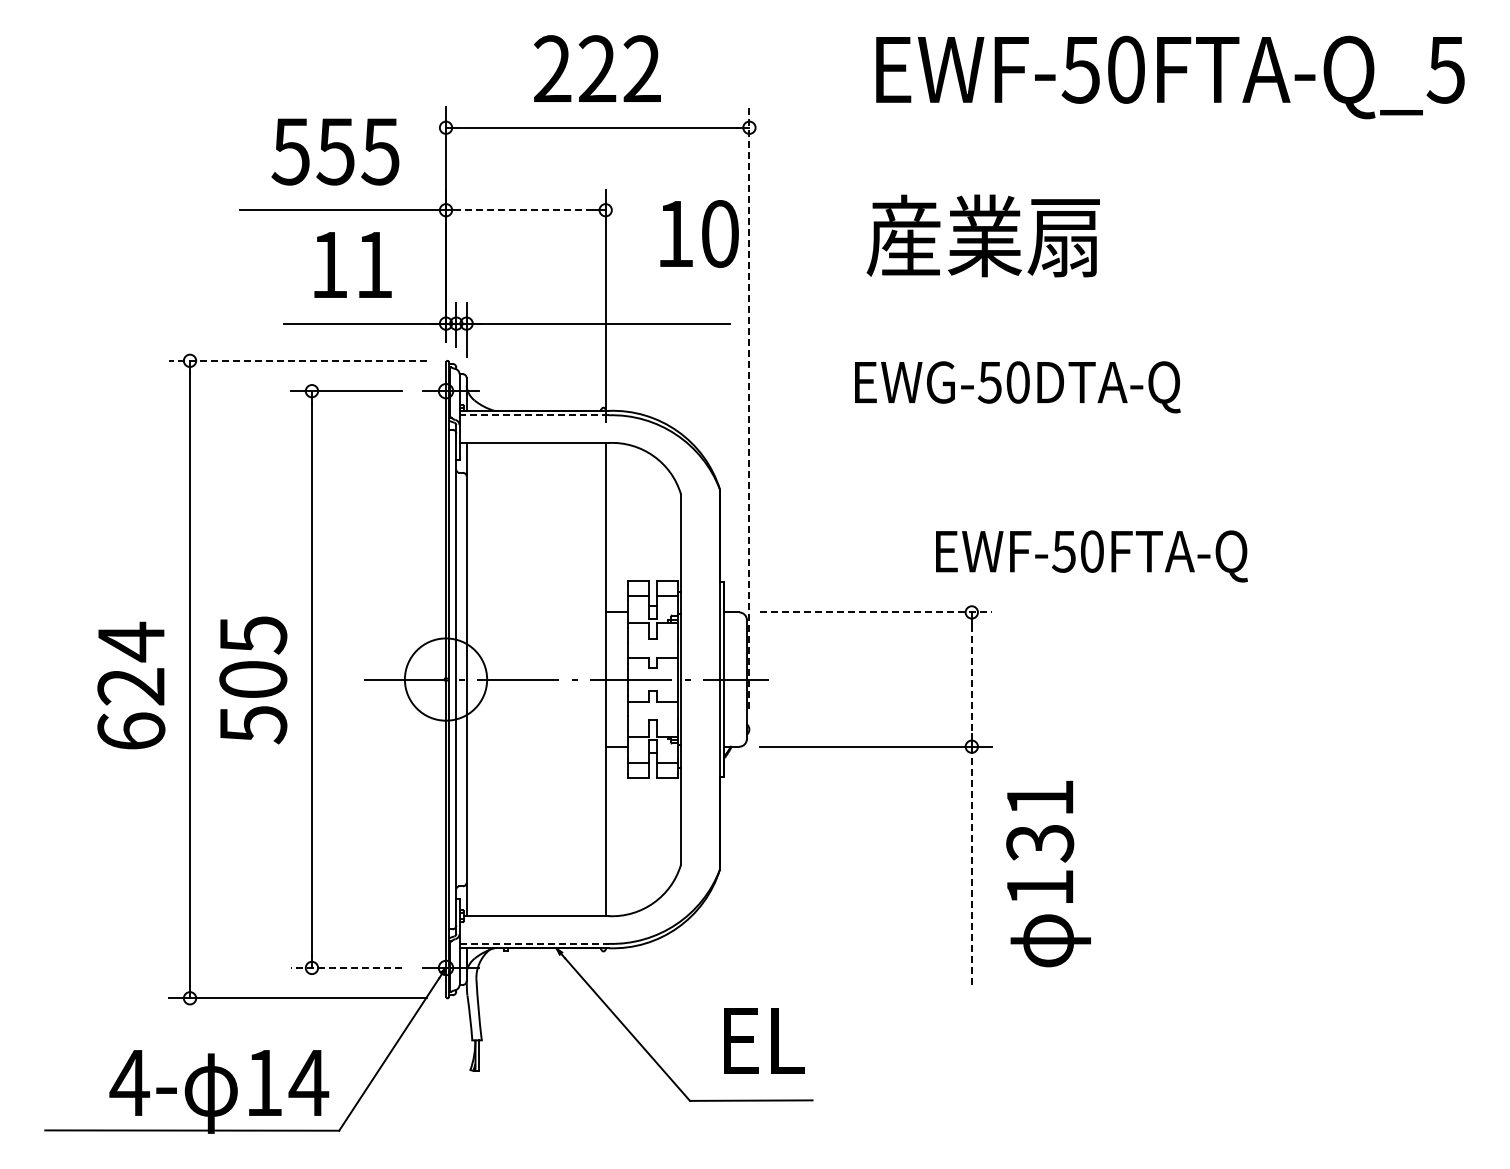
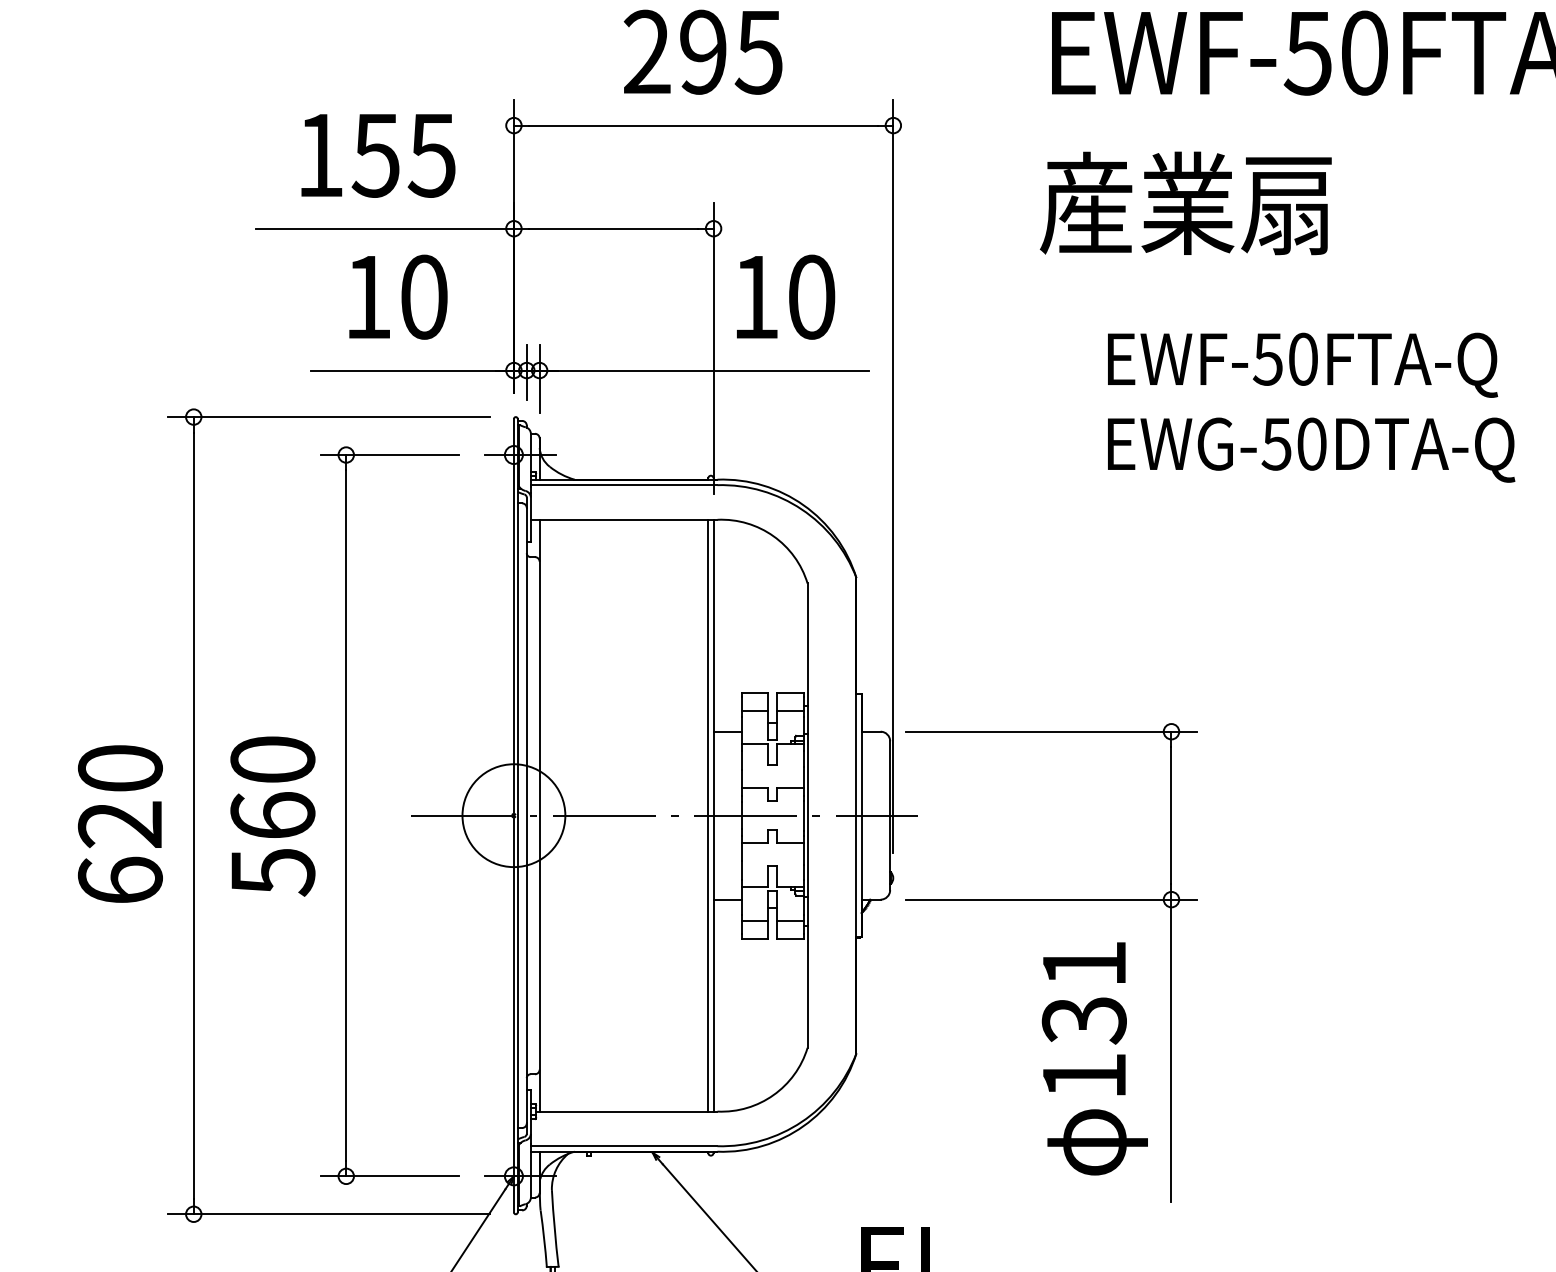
text: (619, 69) -> (730, 52), 222 -> 295
text: (290, 151) -> (319, 155), 555 -> 155
line: (525, 210) -> (613, 229), dashed -> solid
text: (699, 233) -> (785, 296), moved
text: (982, 235) -> (1184, 202), moved
text: (374, 264) -> (424, 296), 11 -> 10
line: (298, 360) -> (329, 416), dashed -> solid
text: (1017, 387) -> (1311, 450), moved
line: (749, 408) -> (893, 476), dashed -> solid
line: (534, 415) -> (624, 485), dashed -> solid
text: (1091, 556) -> (1302, 365), moved
line: (876, 612) -> (1052, 731), dashed -> solid
text: (131, 641) -> (120, 768), 624 -> 620
text: (253, 656) -> (273, 786), 505 -> 560
line: (601, 679) -> (708, 815), added
line: (971, 679) -> (1171, 815), dashed -> solid
line: (971, 867) -> (1171, 1050), dashed -> solid
text: (1048, 873) -> (1094, 1058), moved
line: (534, 943) -> (624, 1145), dashed -> solid
line: (346, 967) -> (389, 1175), dashed -> solid

